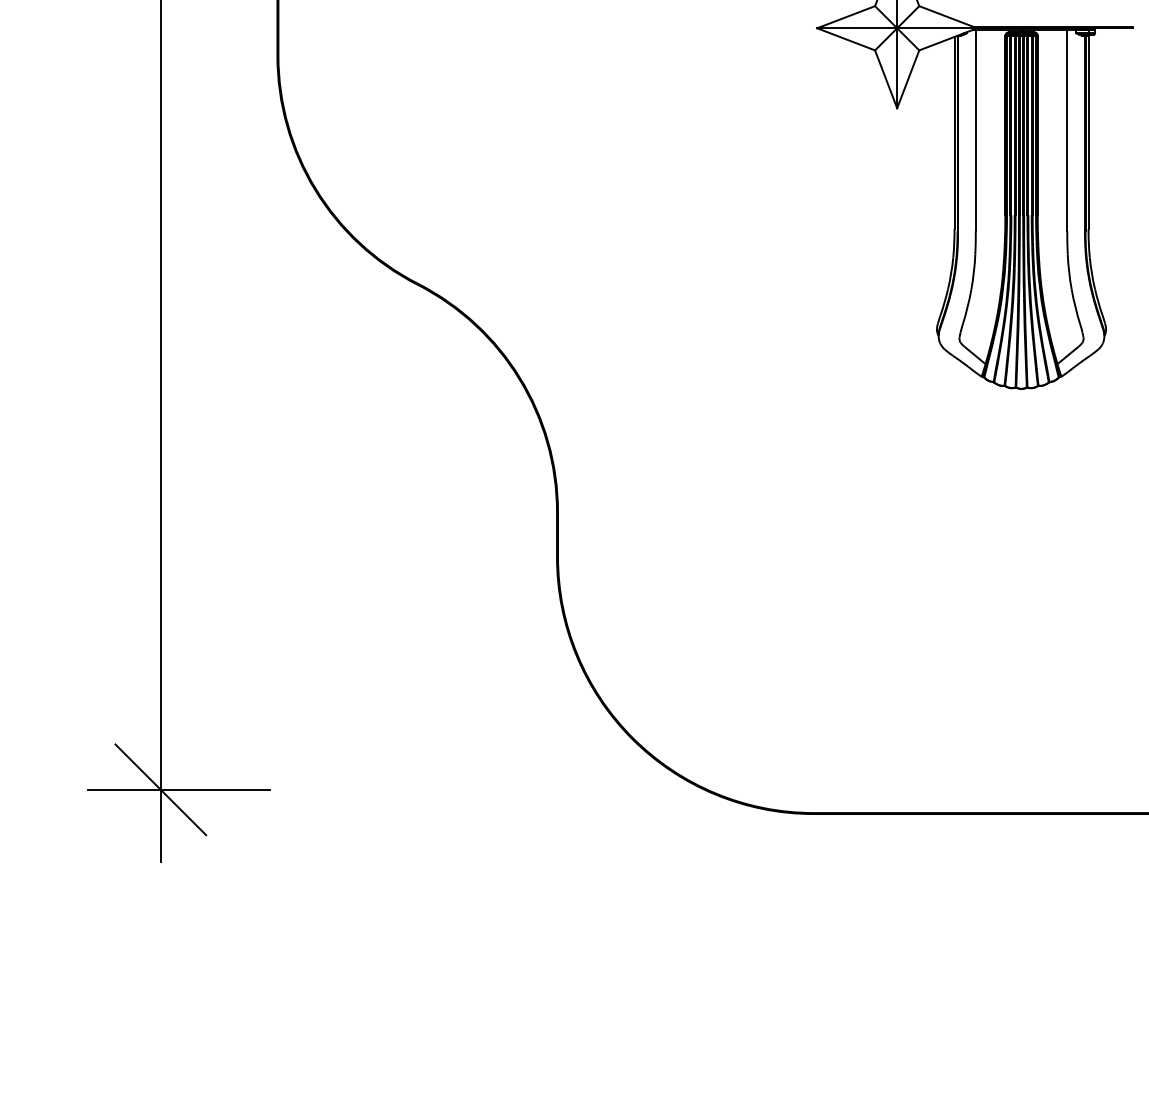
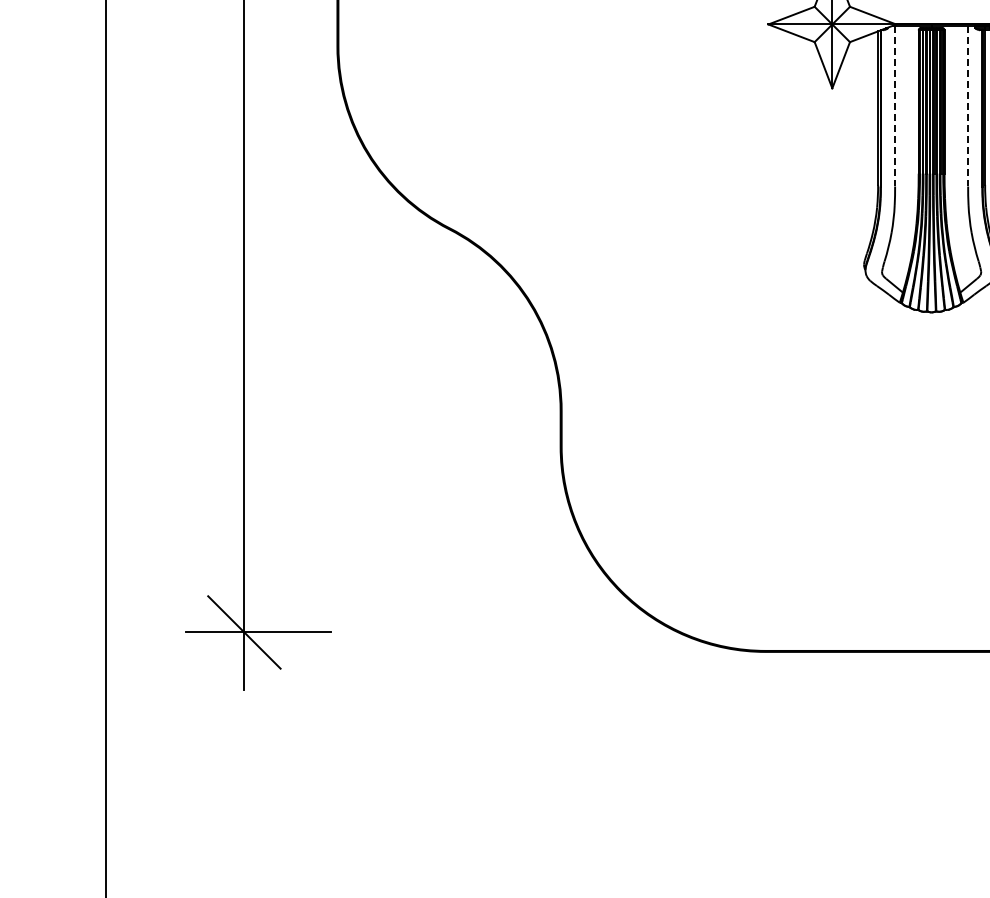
line: (976, 131) -> (895, 106), solid -> dashed
line: (1067, 131) -> (968, 106), solid -> dashed

